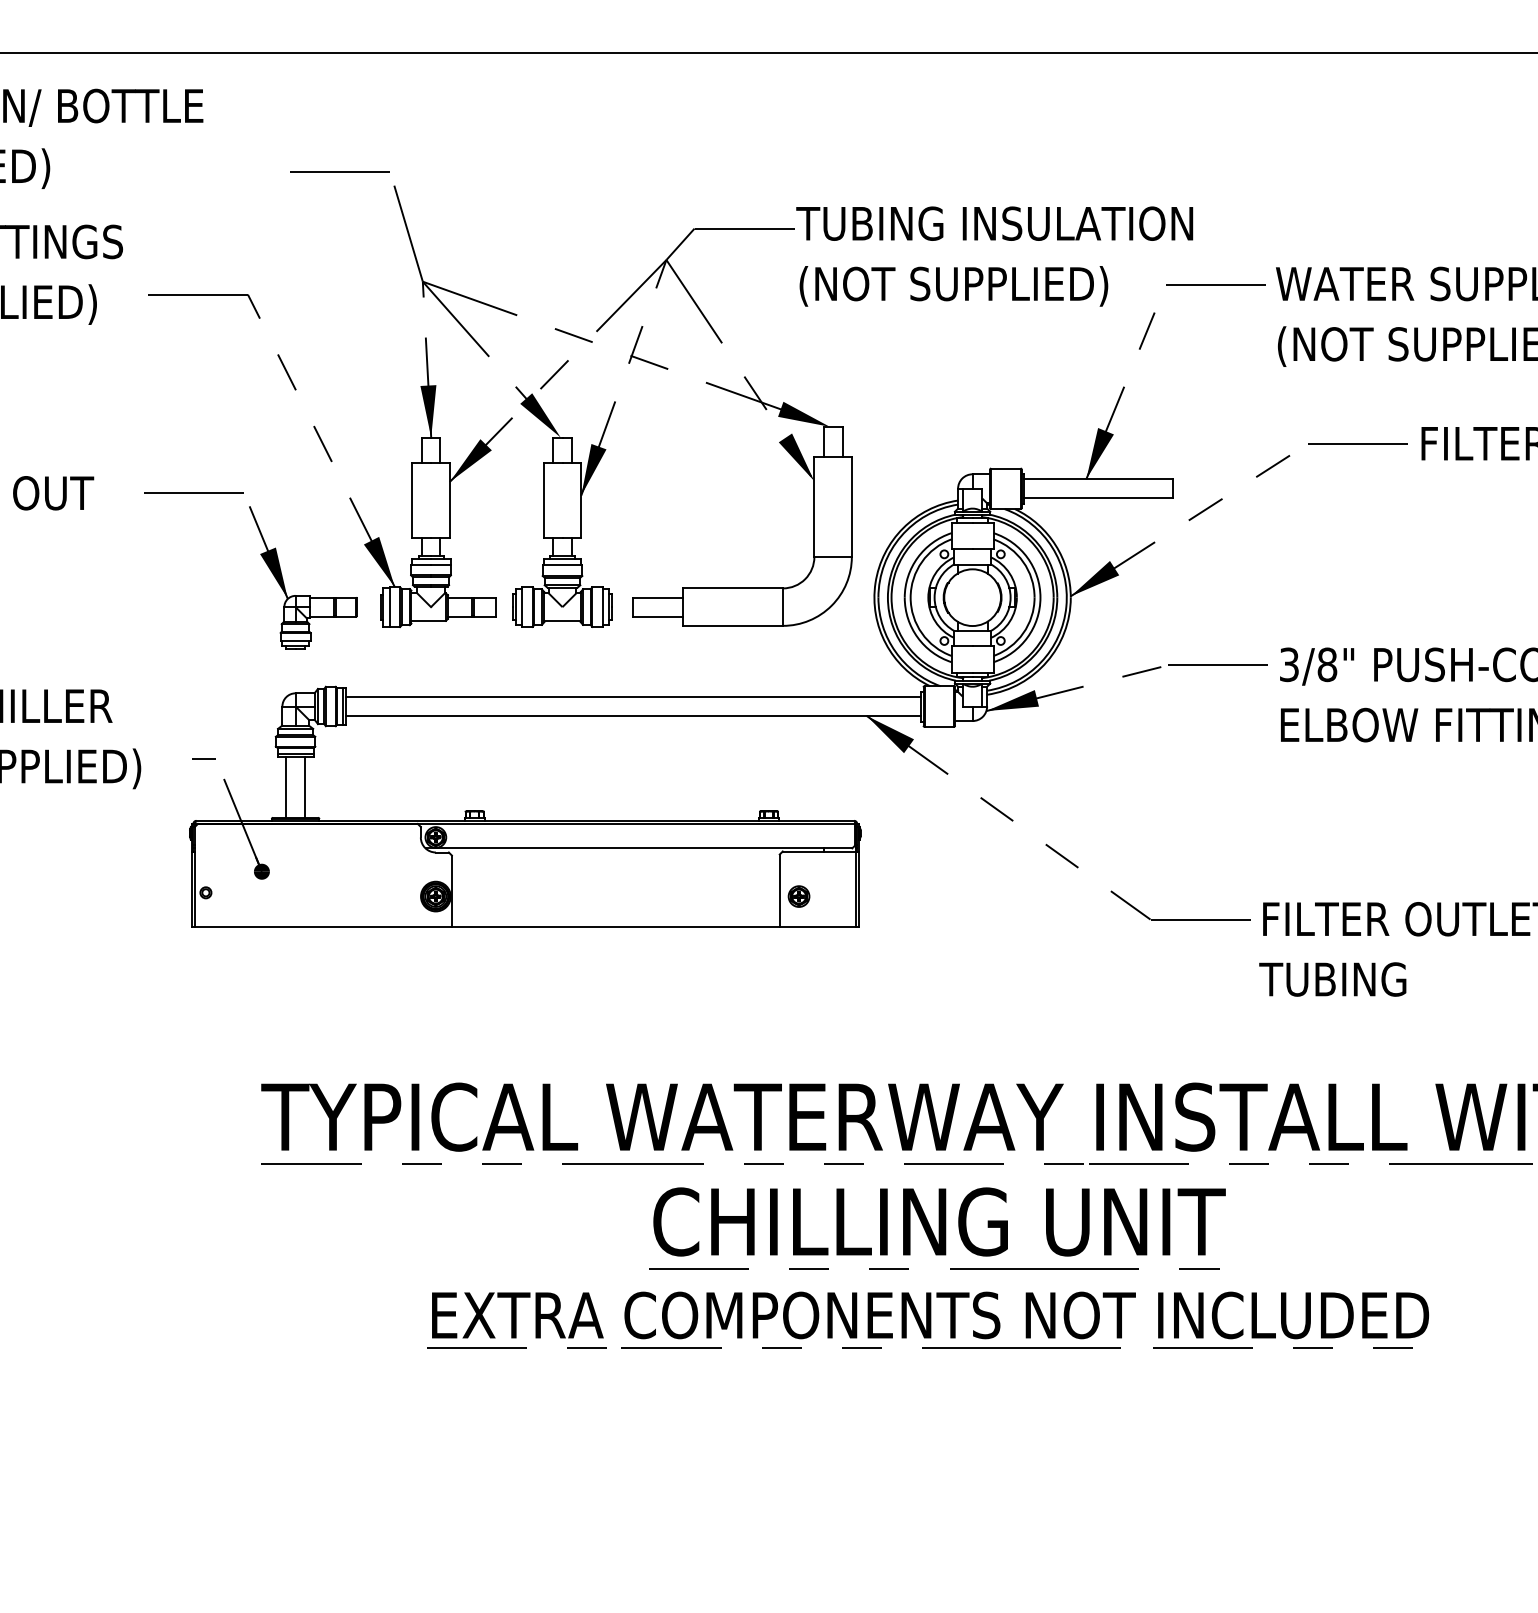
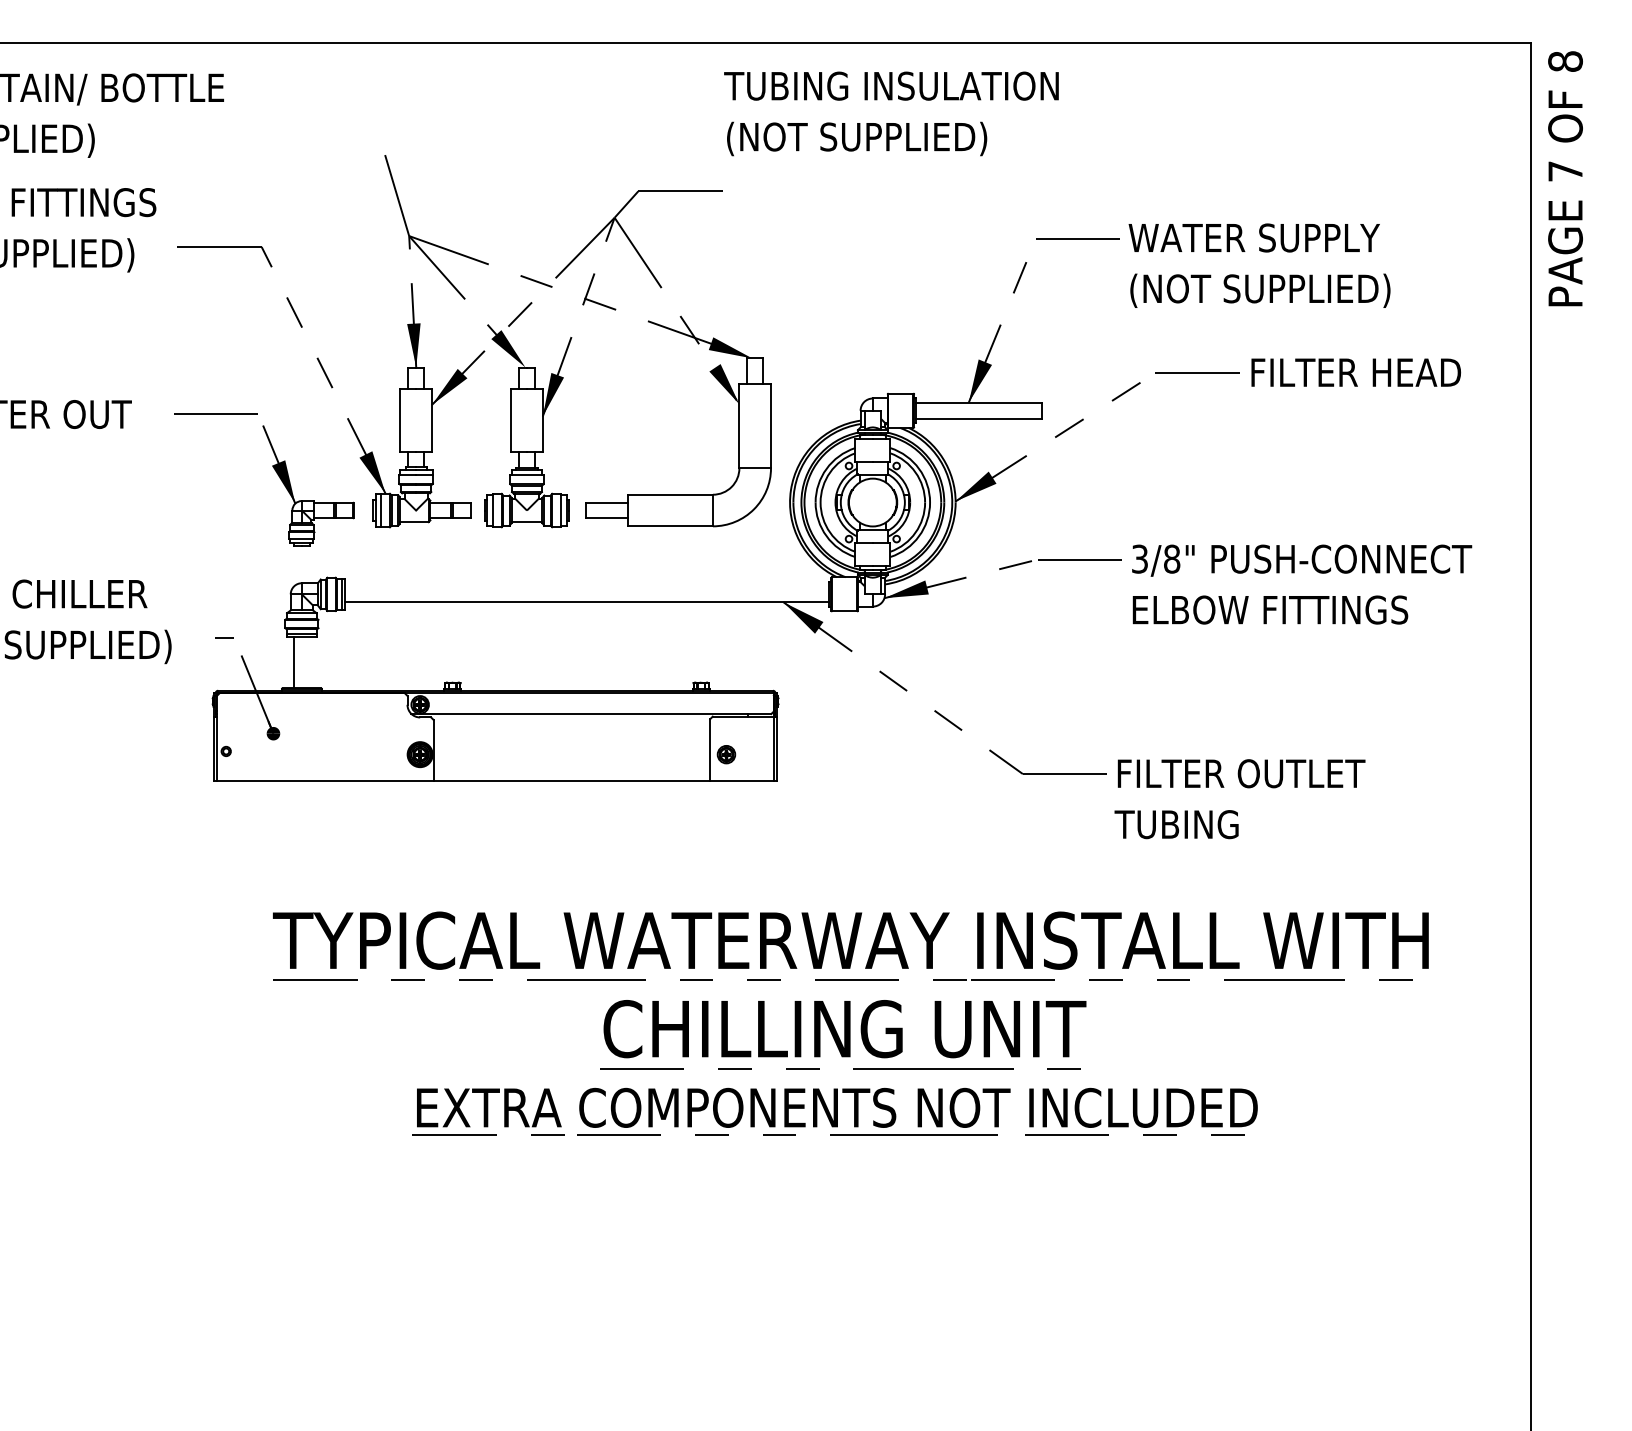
line: (340, 171) -> (339, 143), removed
text: (994, 256) -> (891, 113), moved
line: (633, 697) -> (586, 586), removed
line: (304, 787) -> (309, 662), removed

